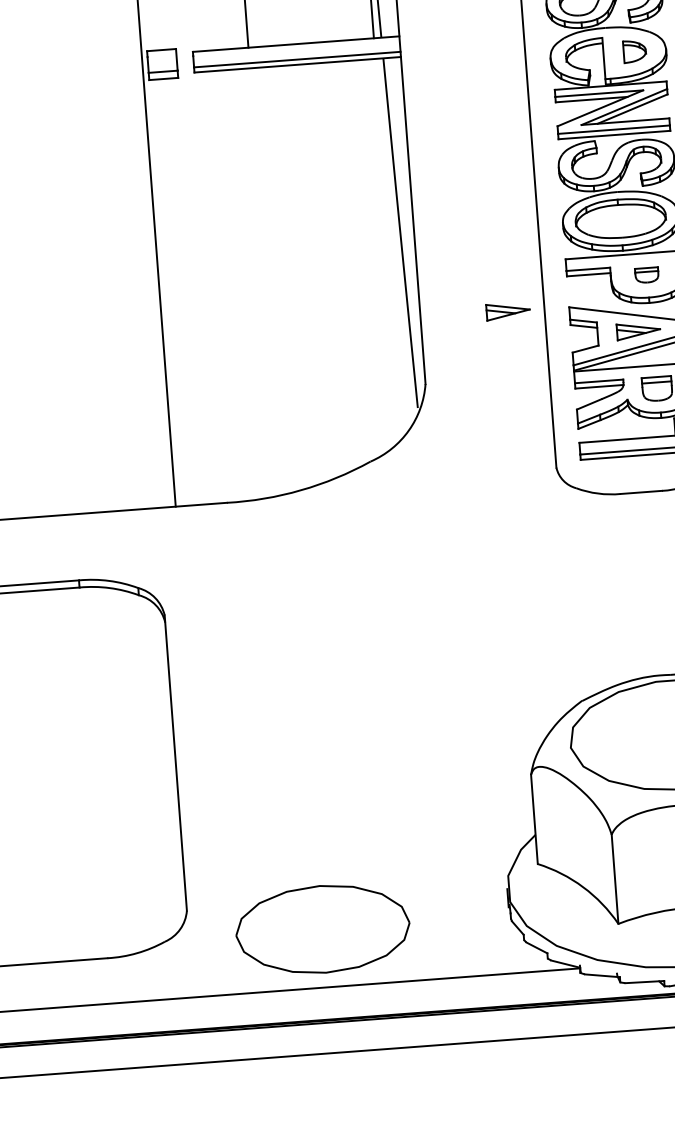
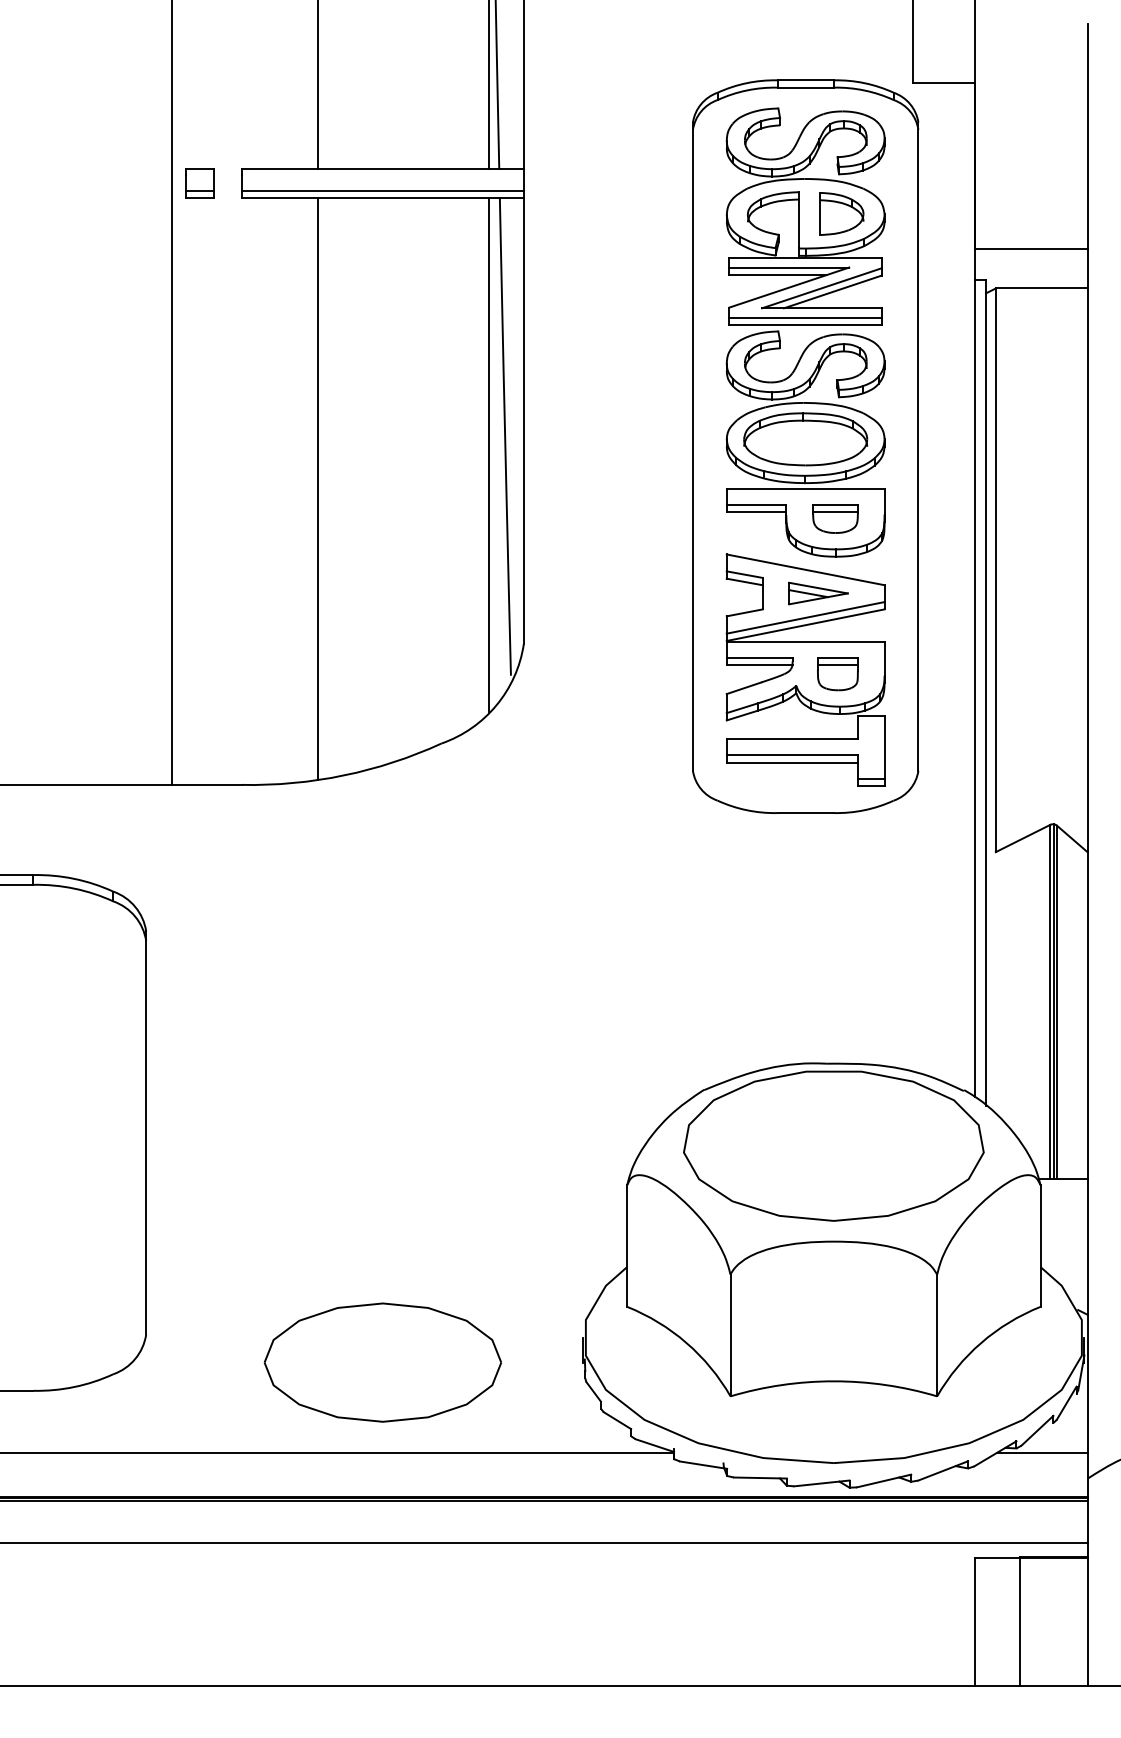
part: (634, 51) -> (841, 213), size x1.43
part: (162, 64) -> (199, 183), size x0.71
line: (389, 247) -> (489, 454), added
part: (646, 274) -> (835, 518), size x1.43
line: (265, 281) -> (317, 488), added
part: (508, 311) -> (643, 553), removed
part: (322, 929) -> (382, 1362), moved

